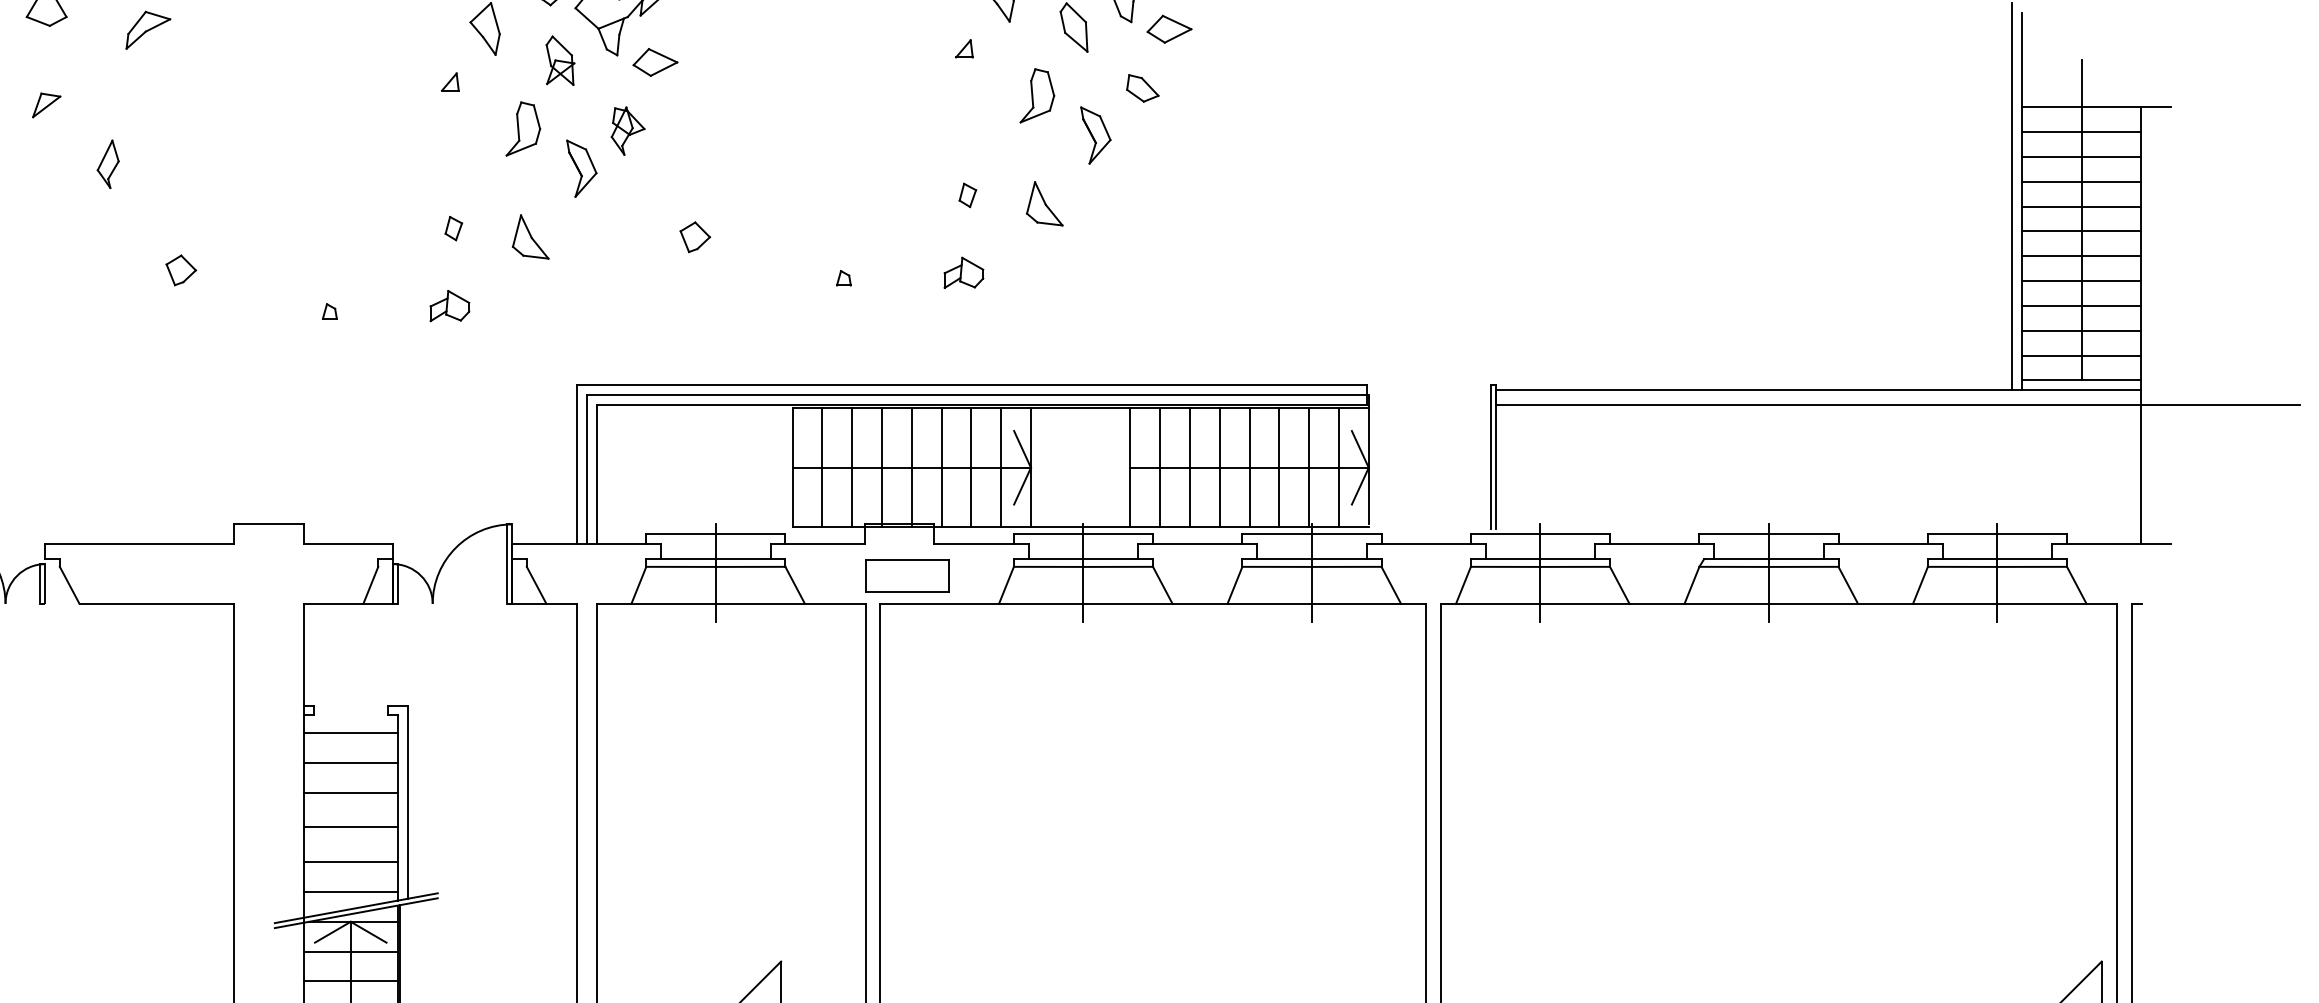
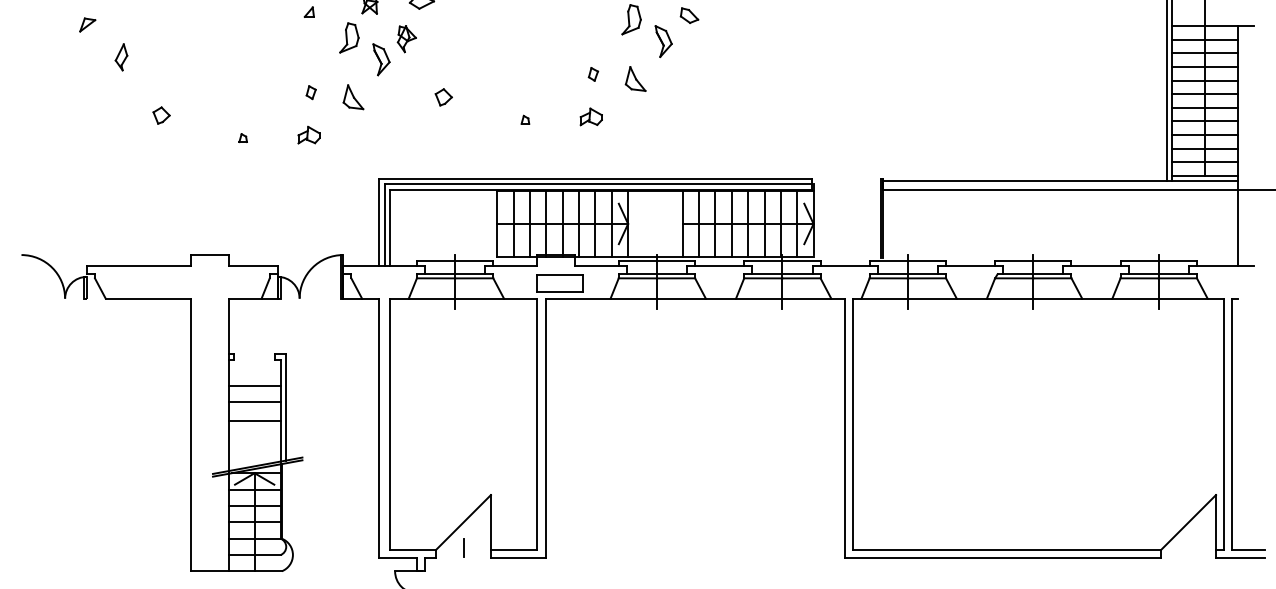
line: (350, 732) -> (254, 369), removed
line: (350, 862) -> (254, 440), removed
line: (350, 891) -> (254, 456), removed

